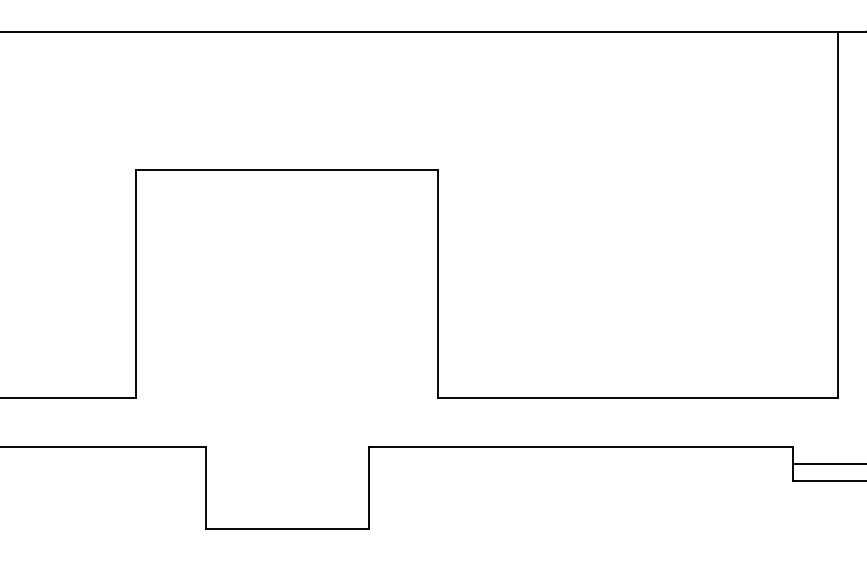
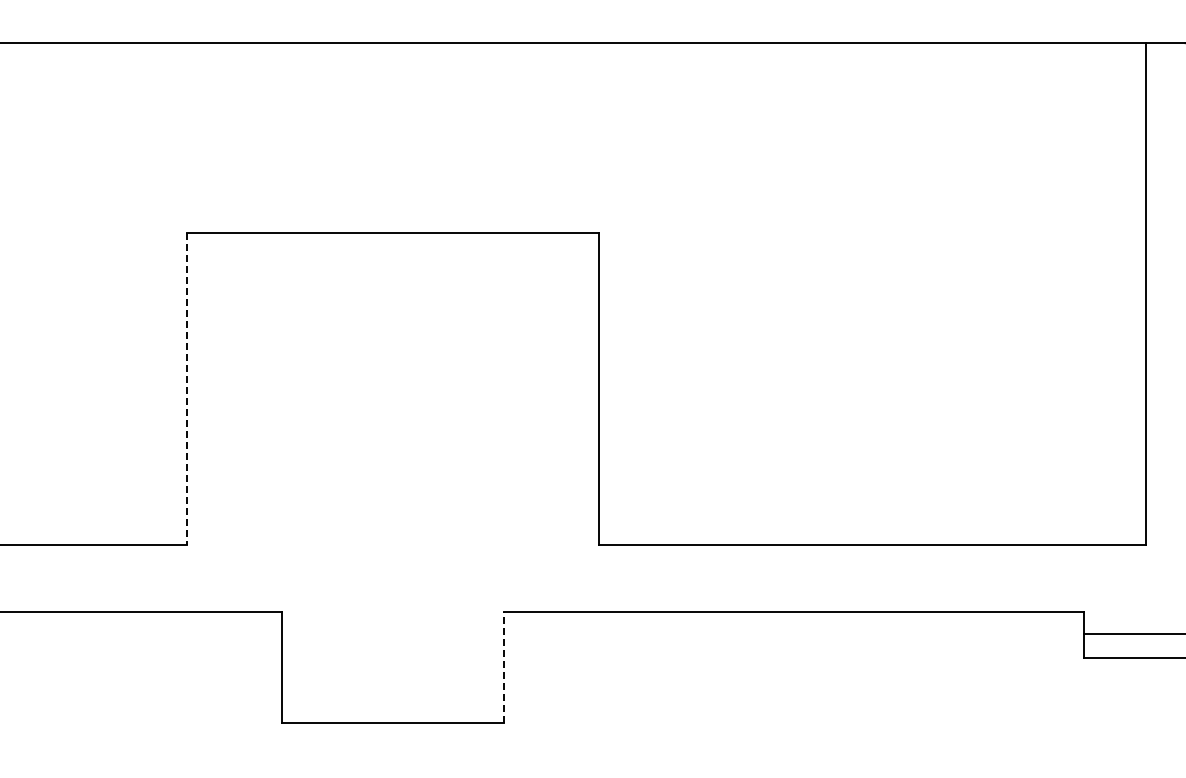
line: (136, 284) -> (186, 389), solid -> dashed
line: (368, 488) -> (504, 667), solid -> dashed

